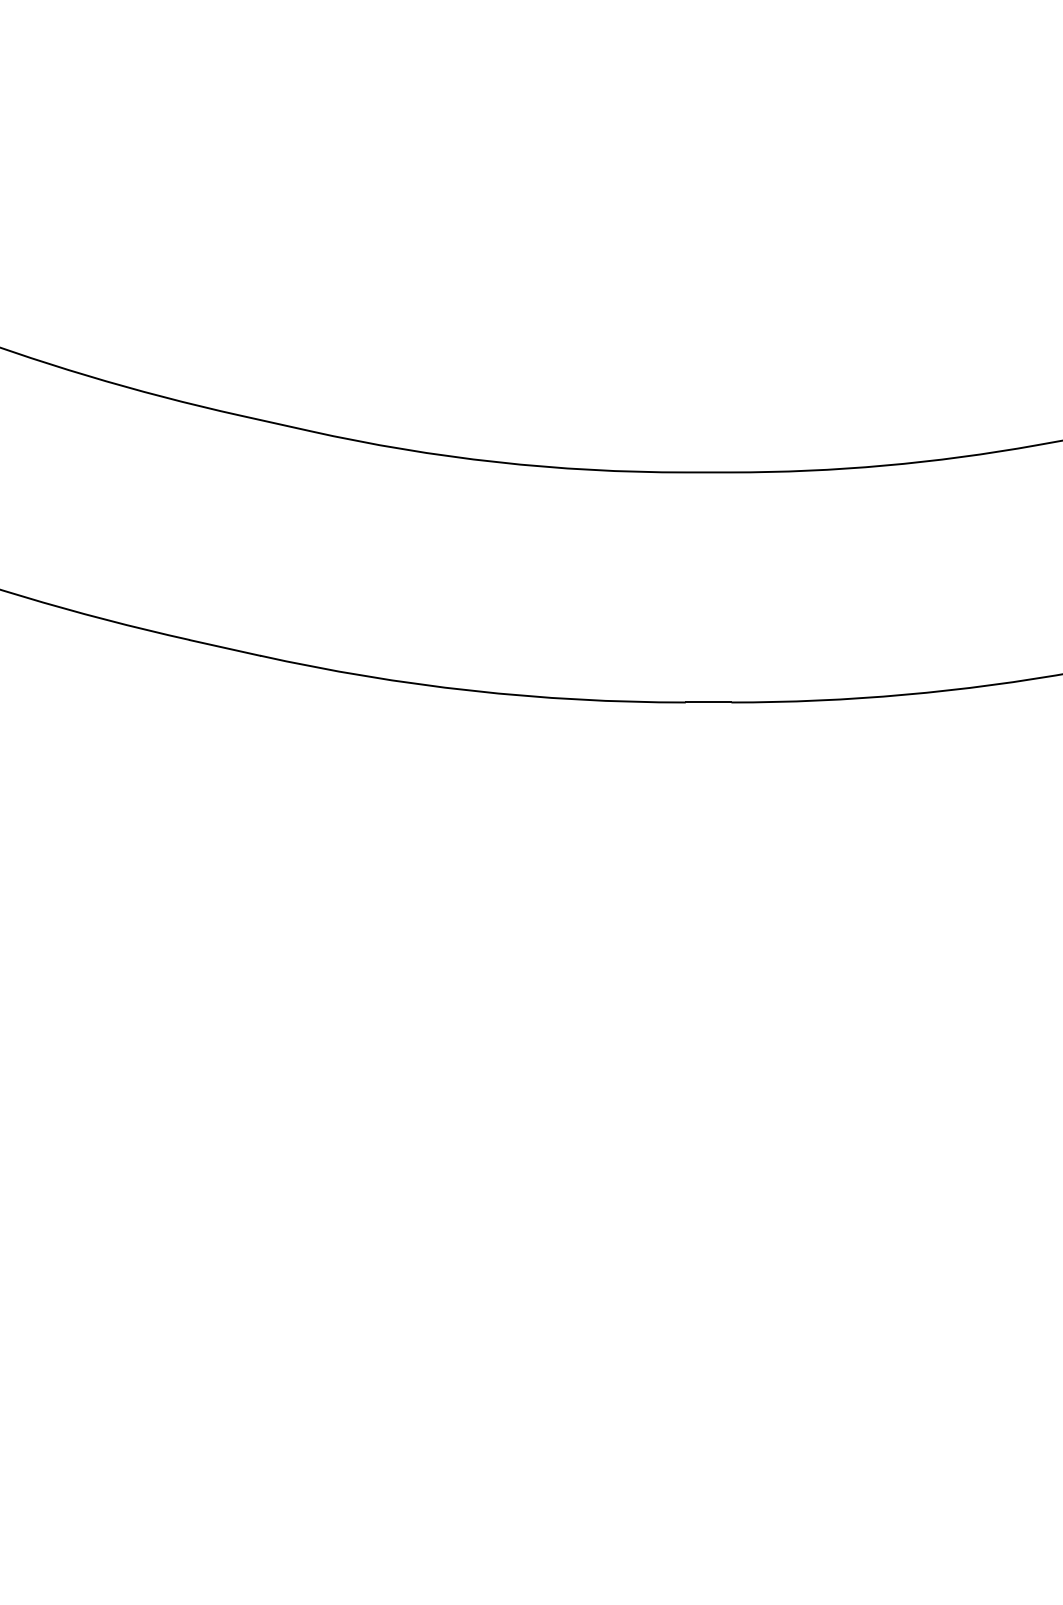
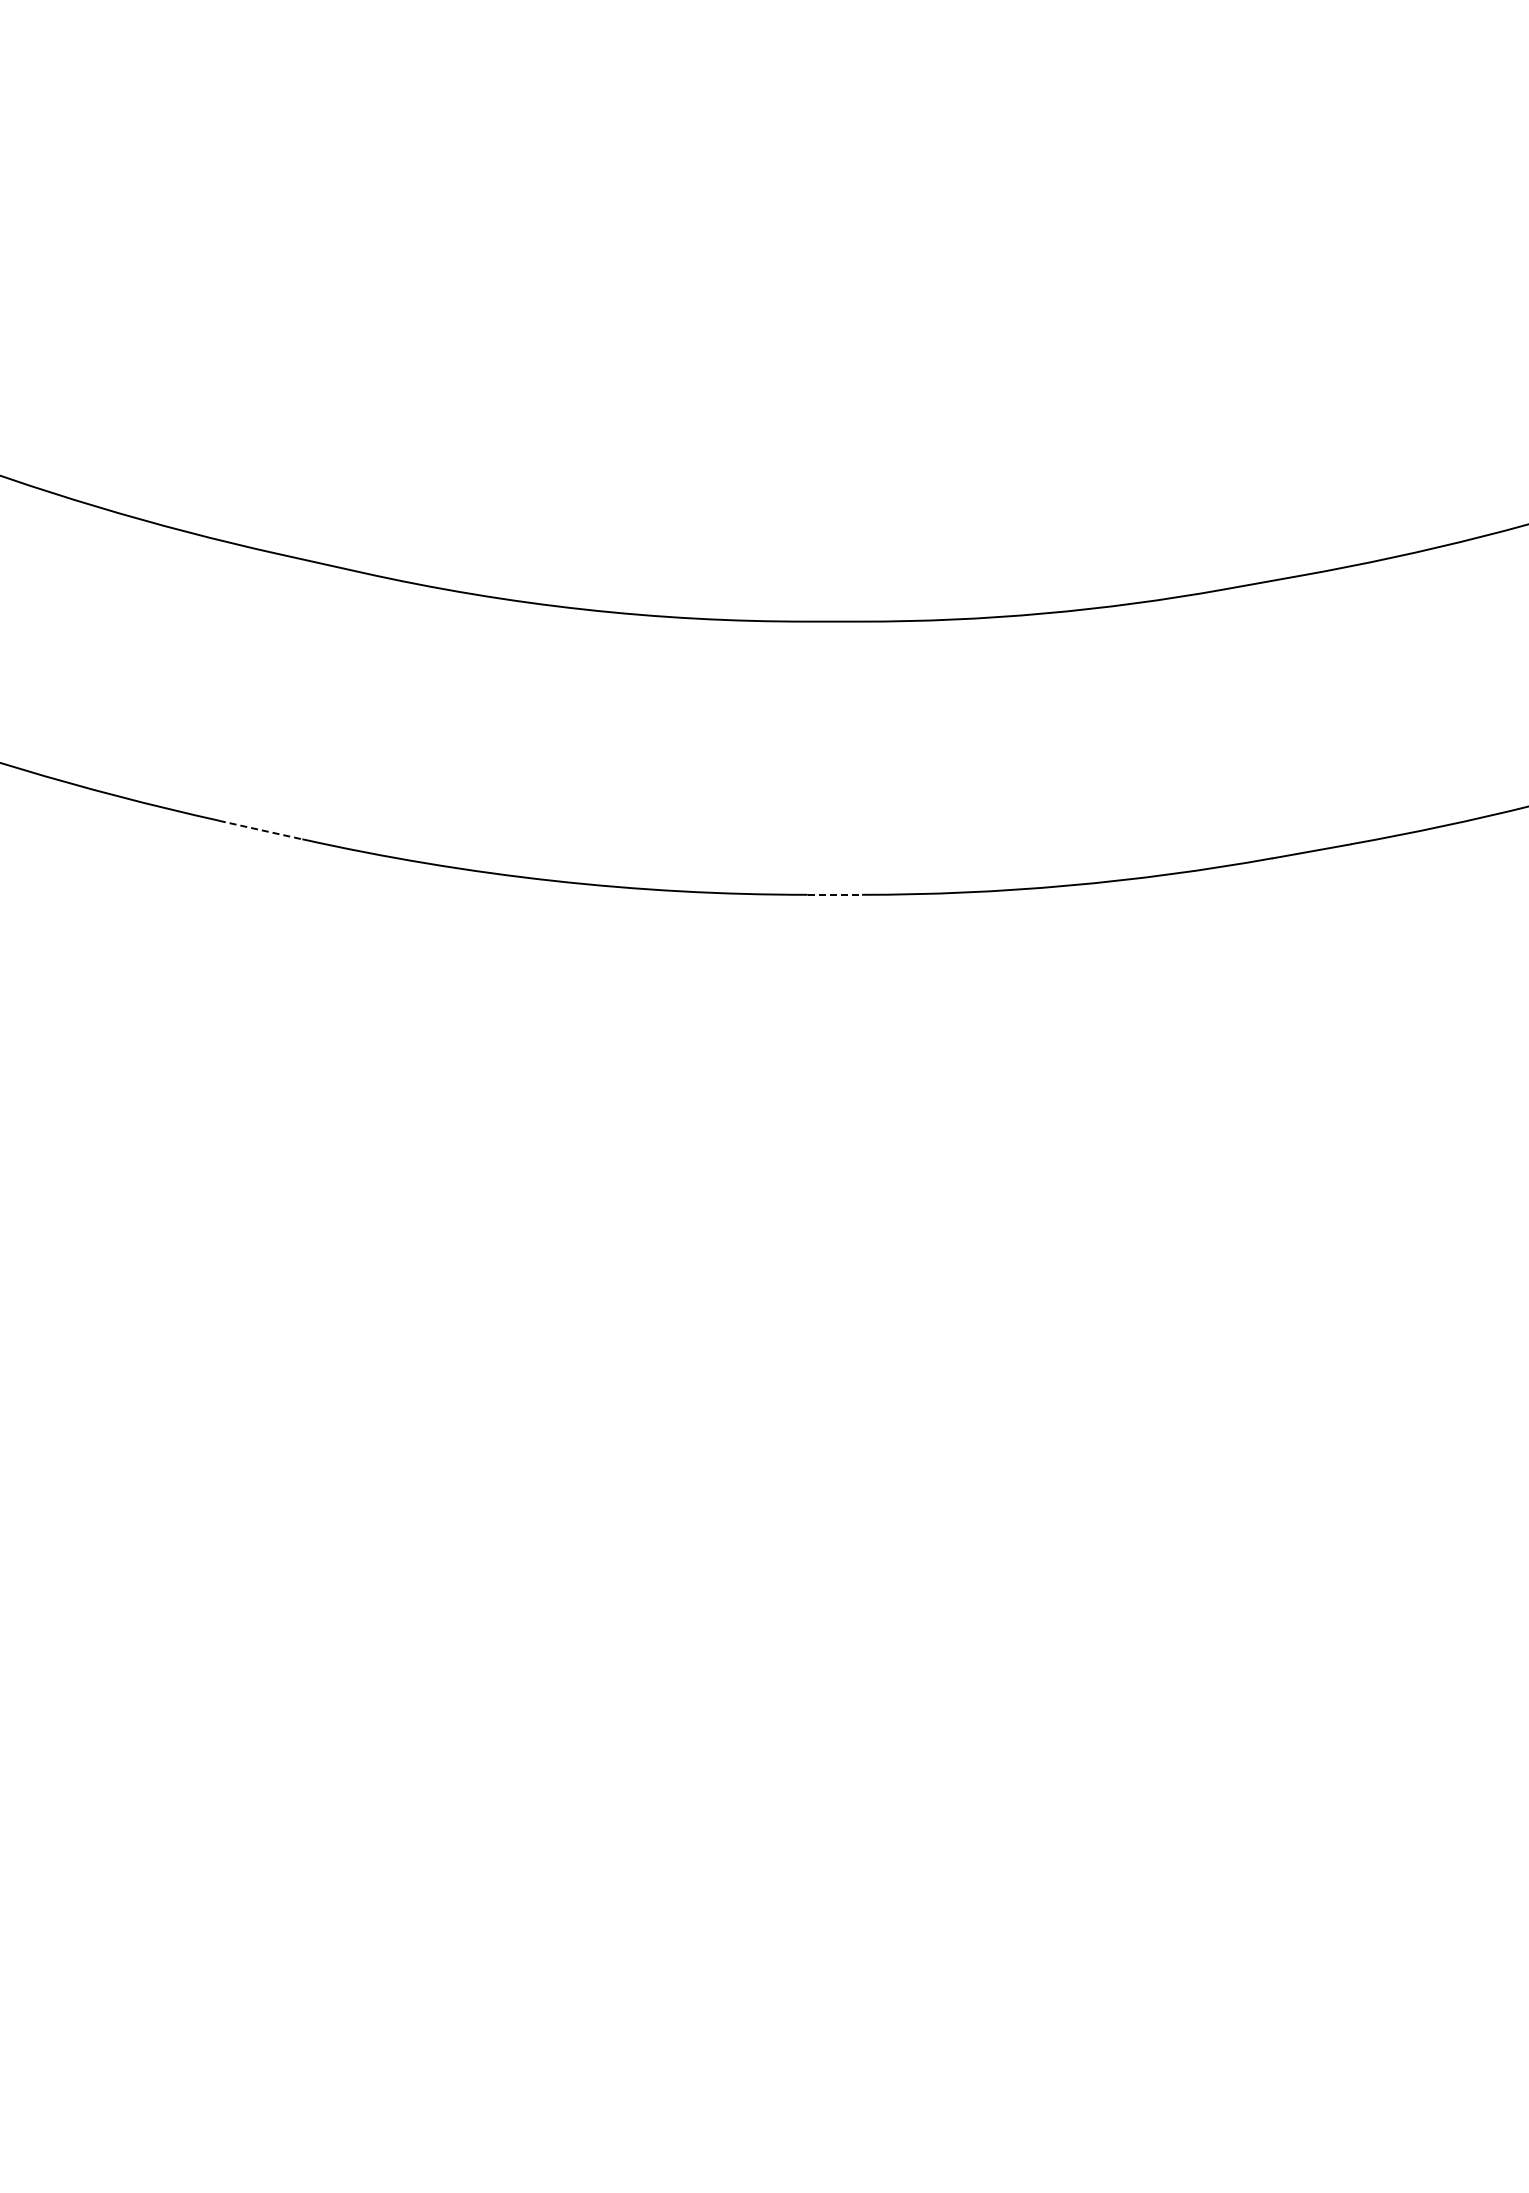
line: (224, 648) -> (260, 830), solid -> dashed
line: (709, 702) -> (835, 894), solid -> dashed

